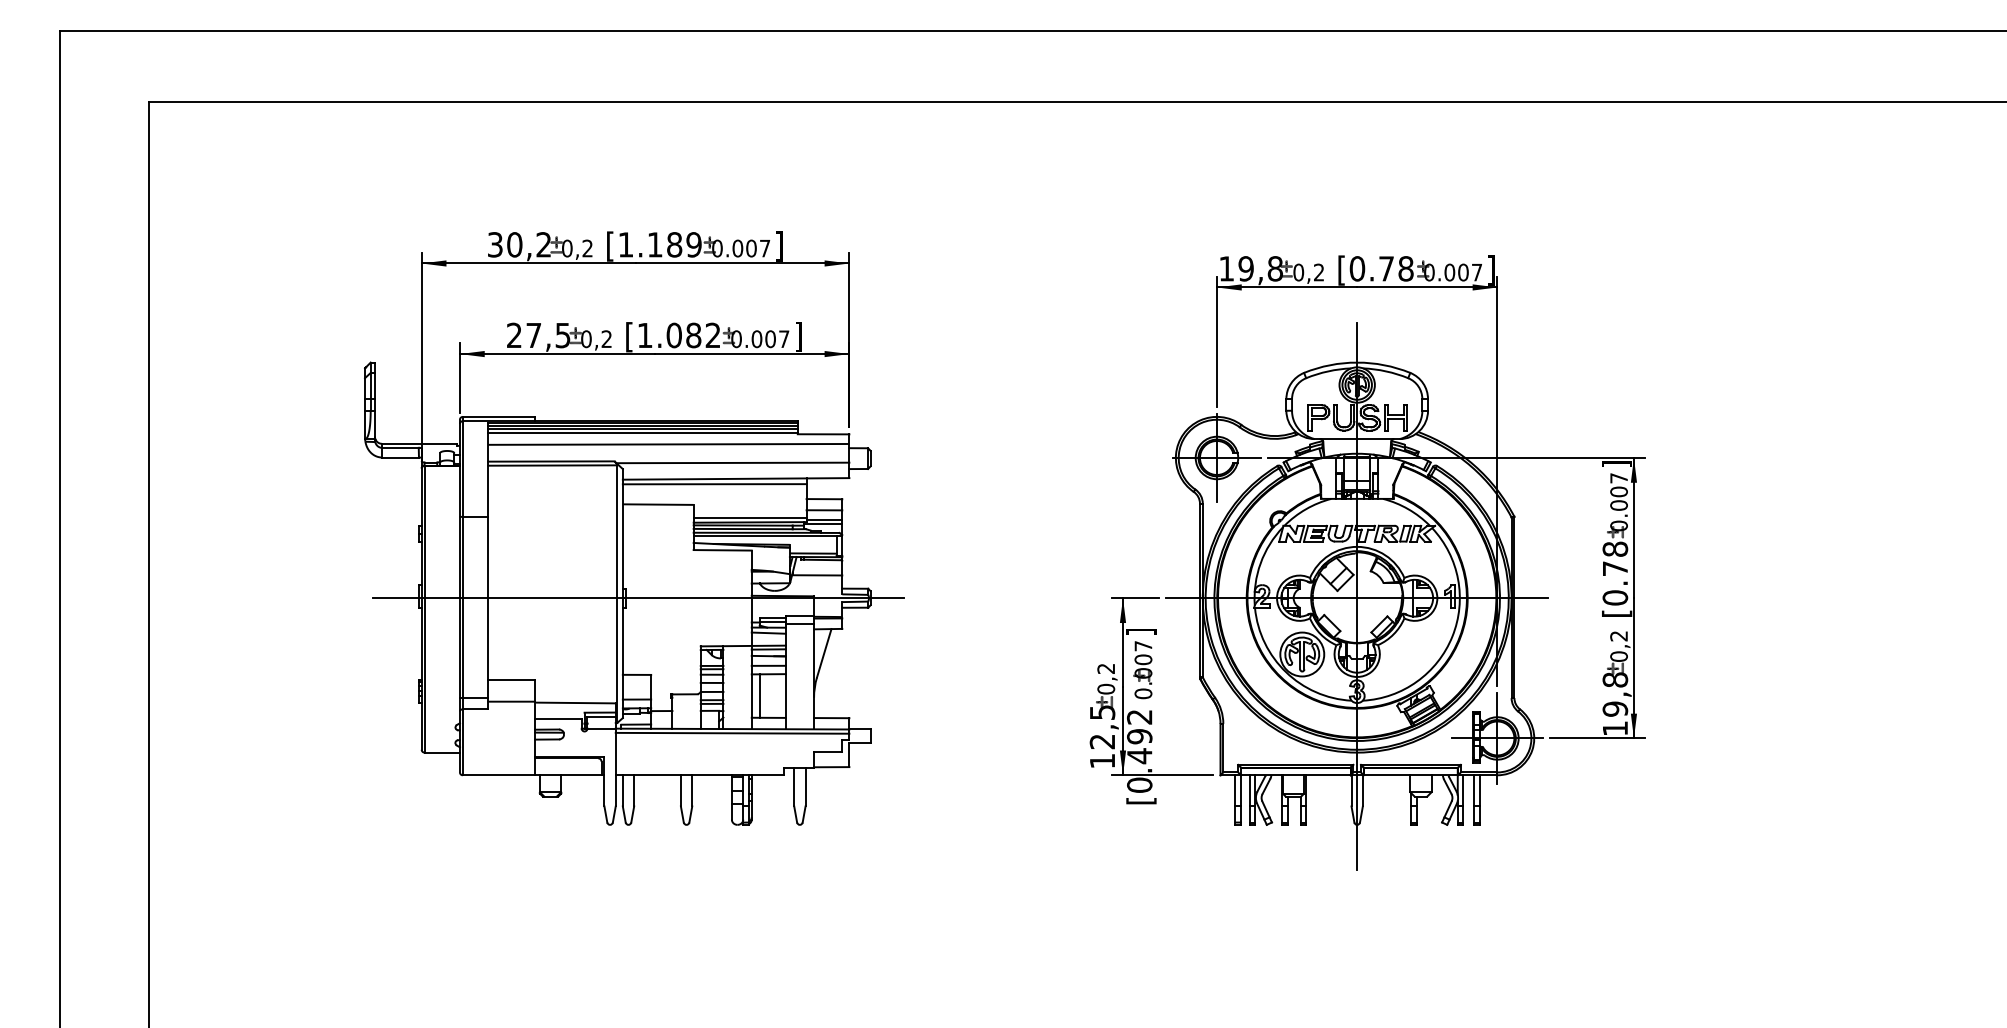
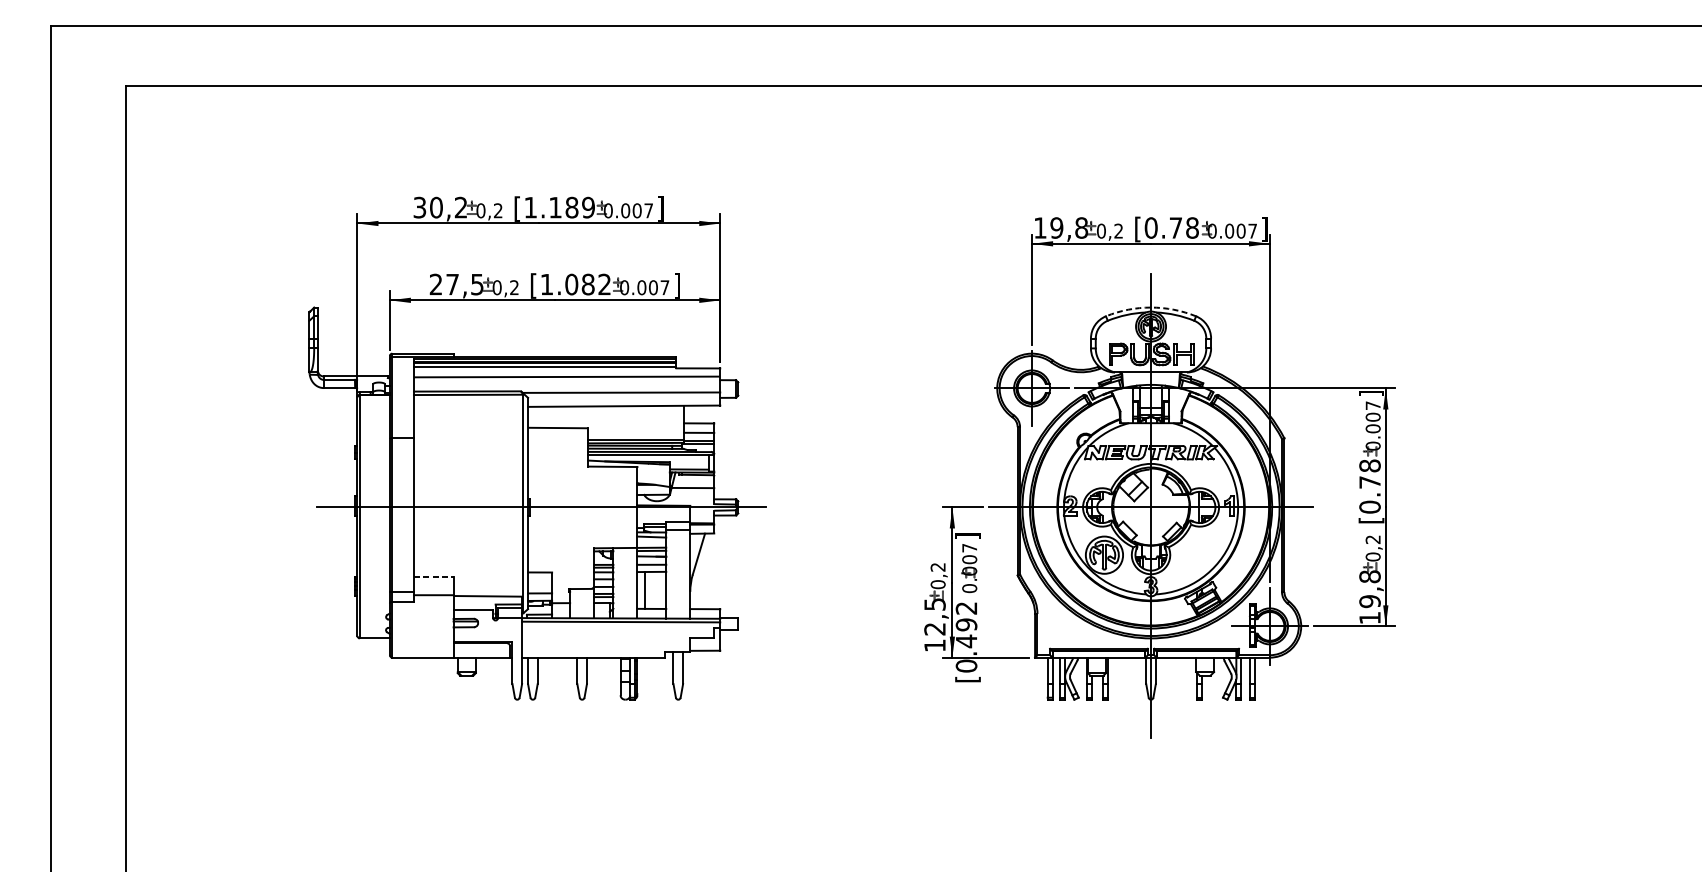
arc: (1357, 362) -> (1151, 307), solid -> dashed
line: (714, 484) -> (605, 410), removed
line: (512, 680) -> (434, 577), solid -> dashed

